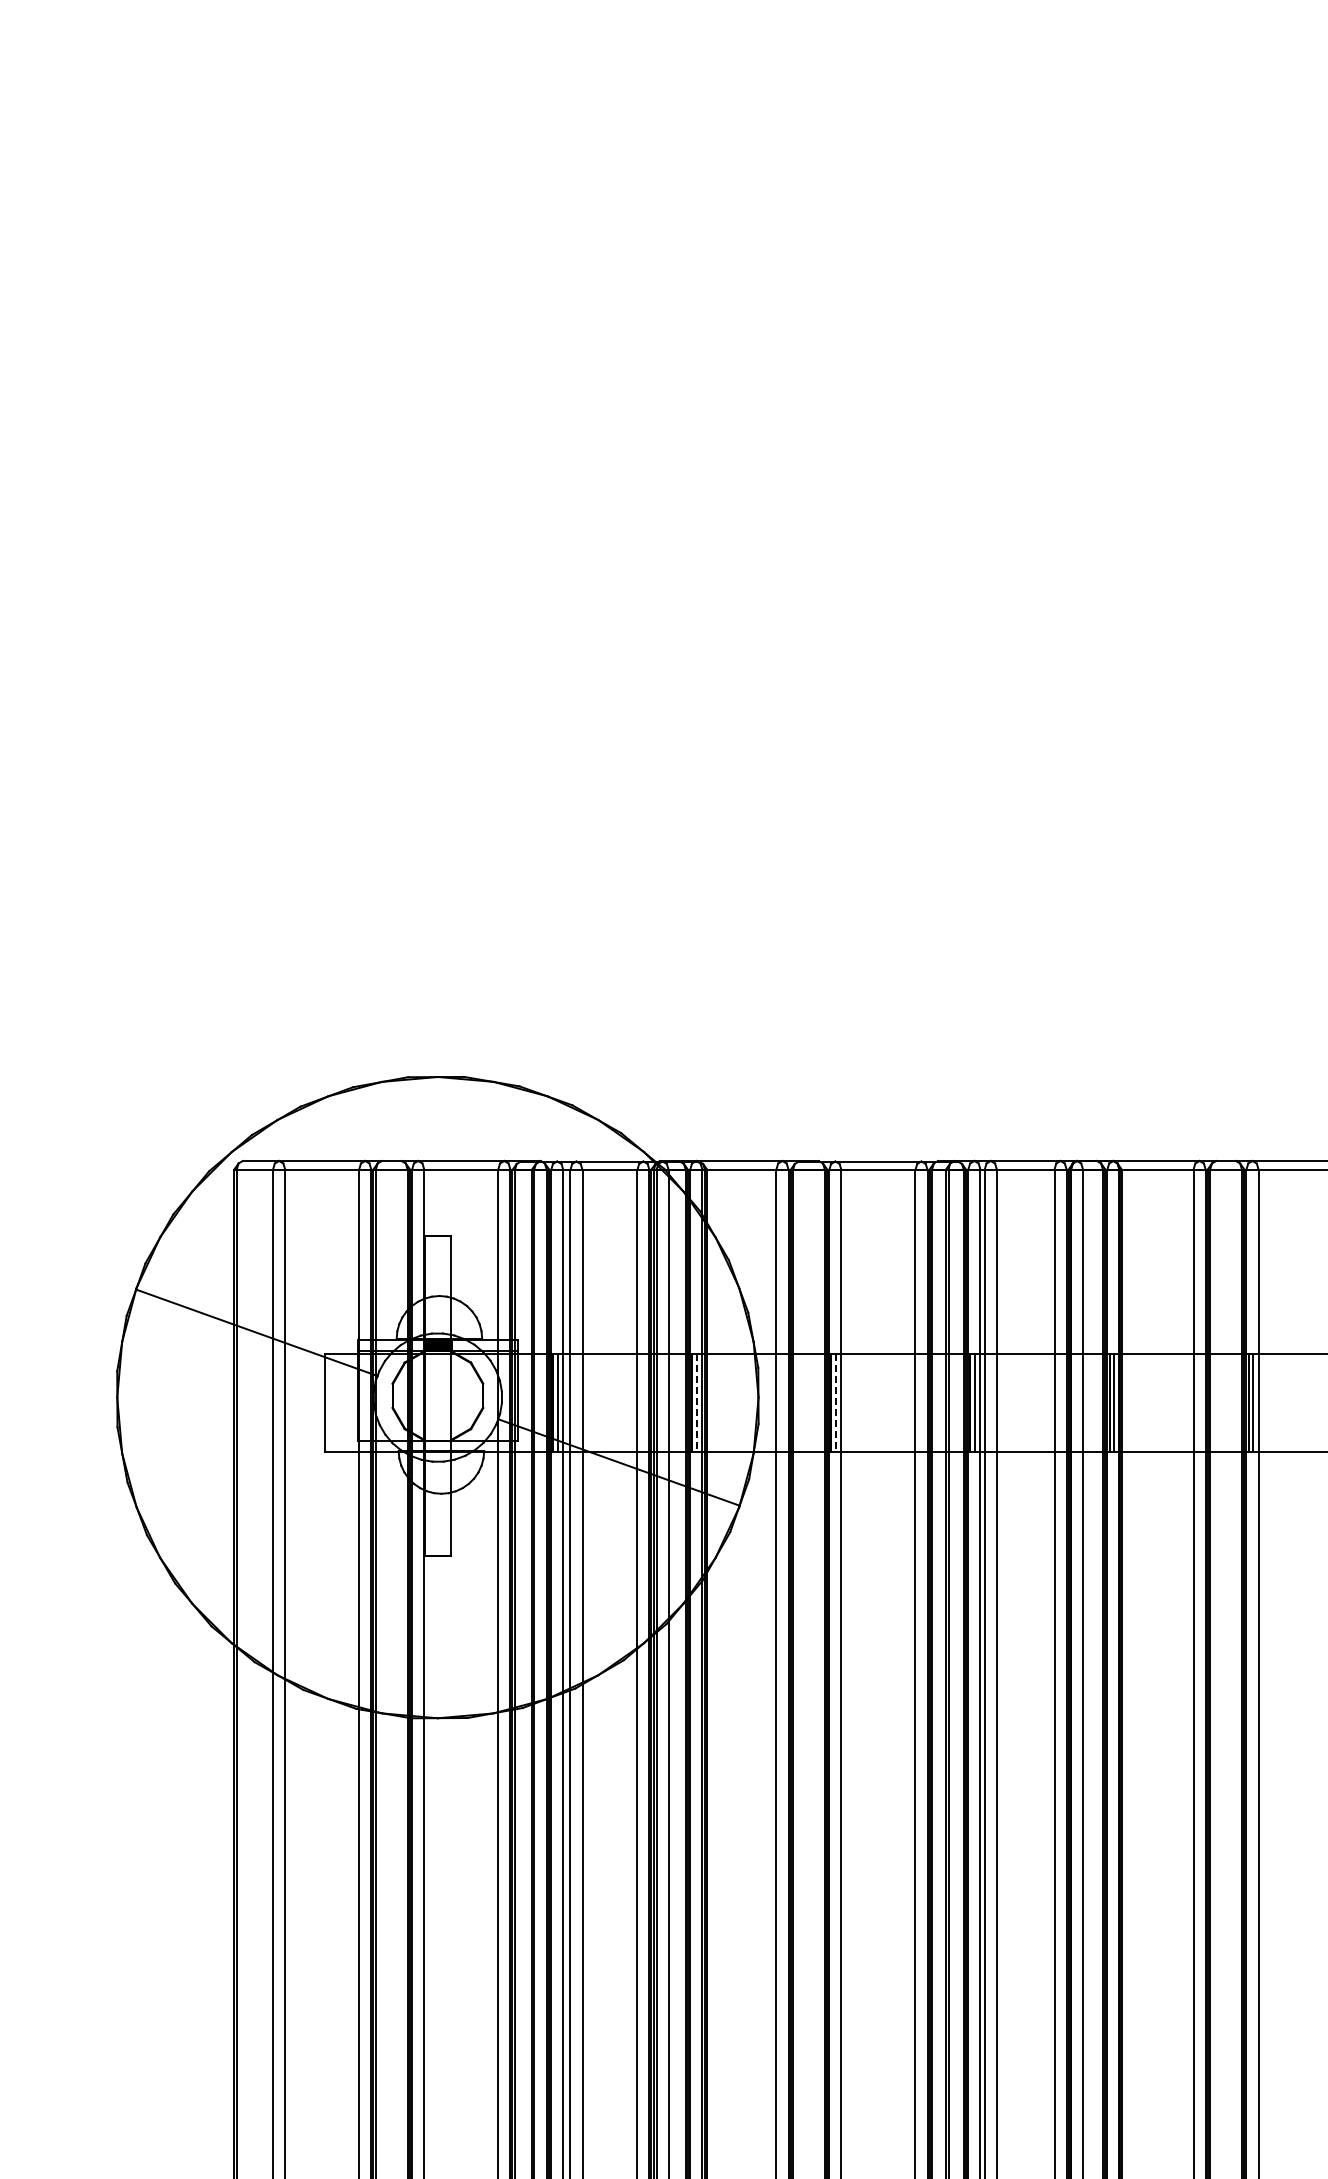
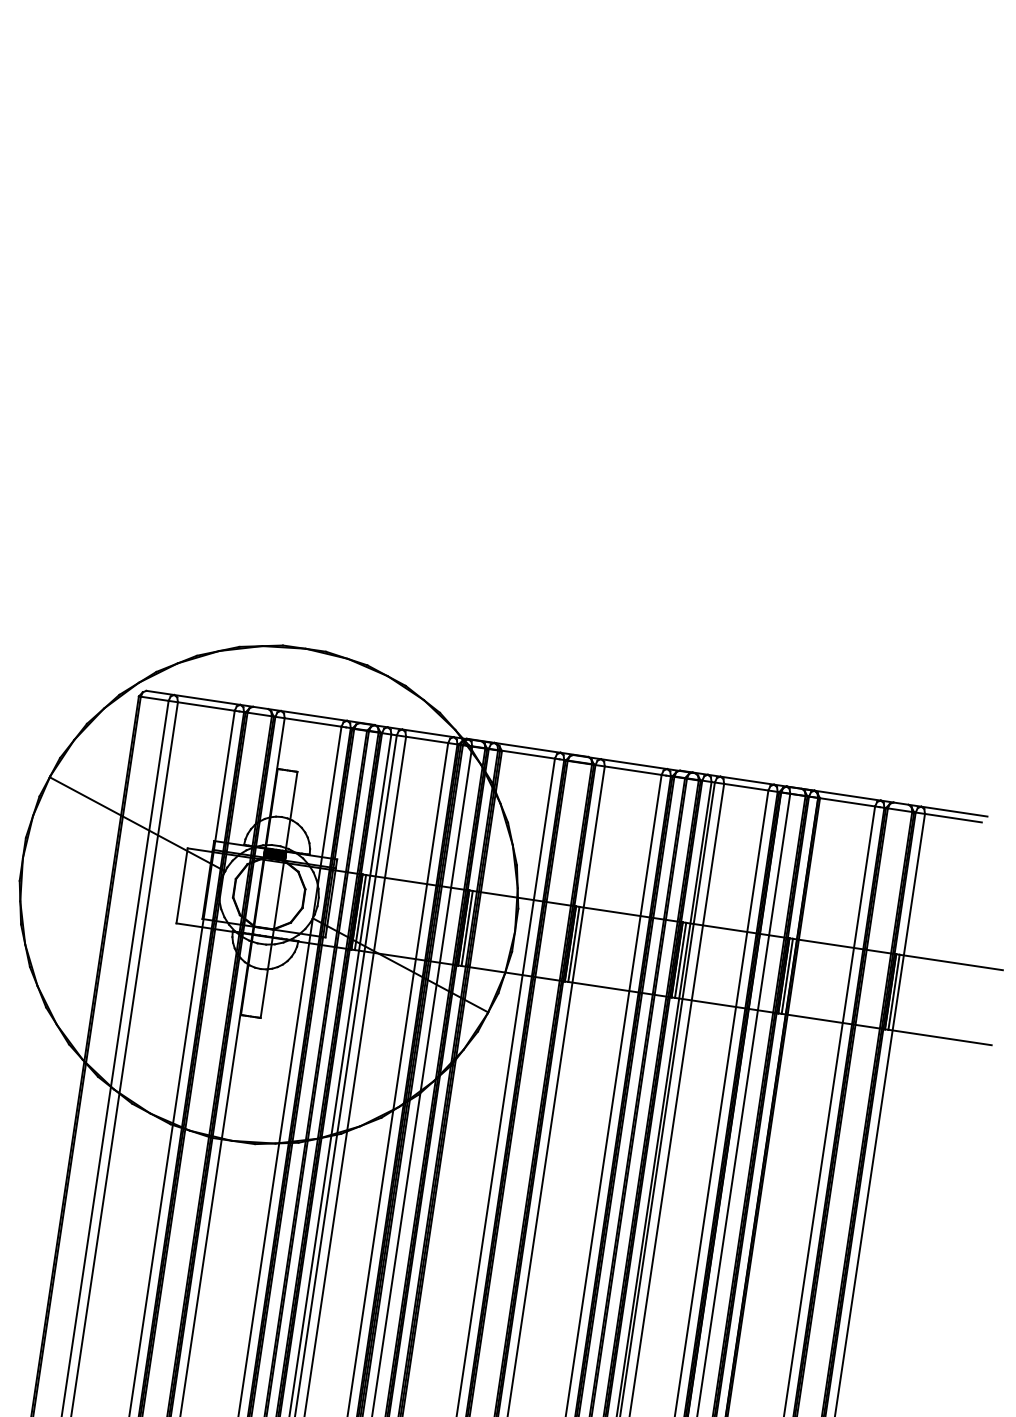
line: (696, 1402) -> (466, 928), dashed -> solid
line: (835, 1402) -> (573, 944), dashed -> solid

